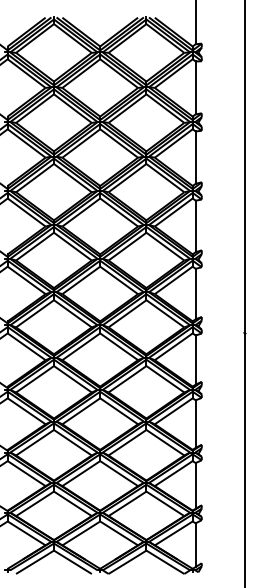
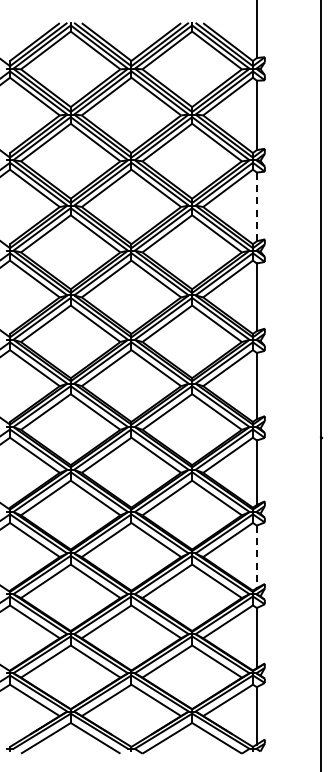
line: (195, 158) -> (256, 207), solid -> dashed
line: (195, 424) -> (256, 557), solid -> dashed

